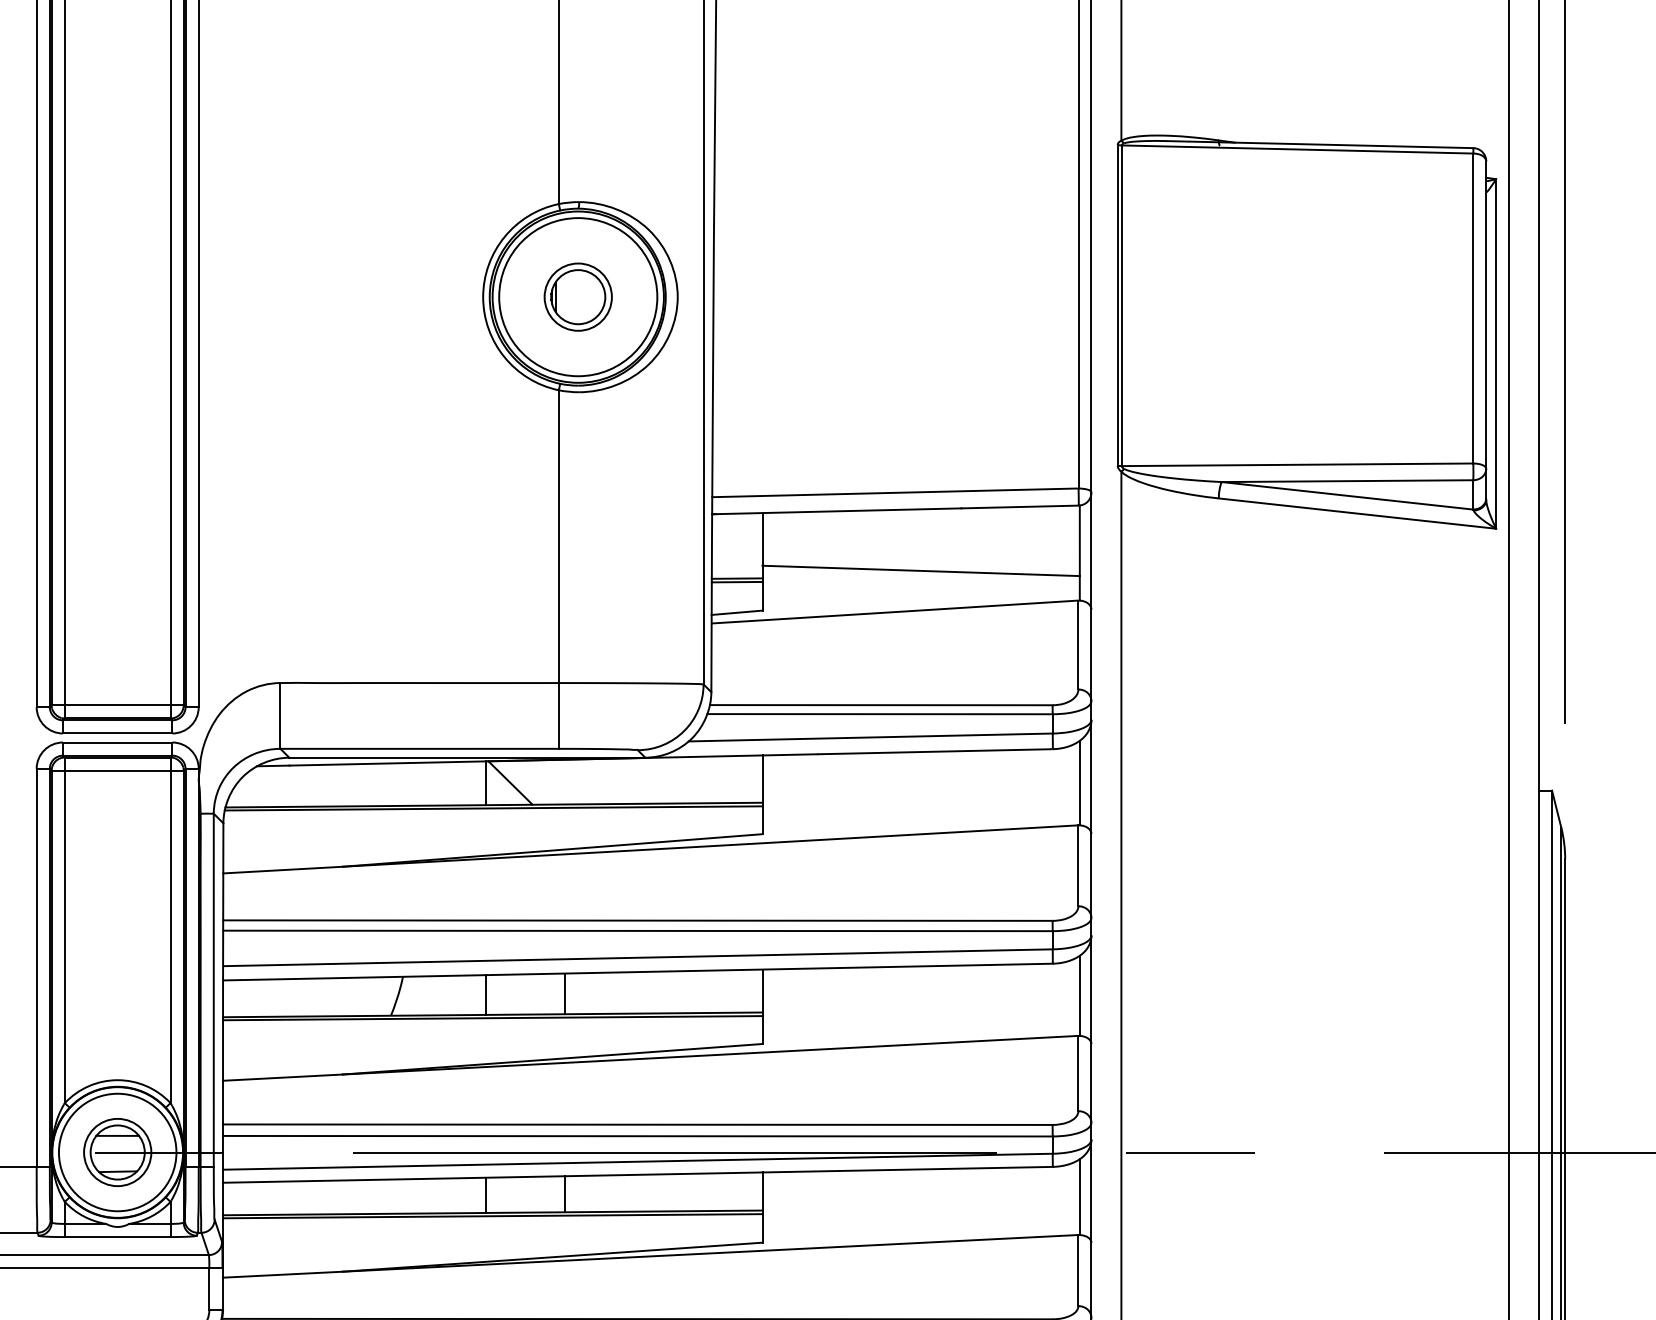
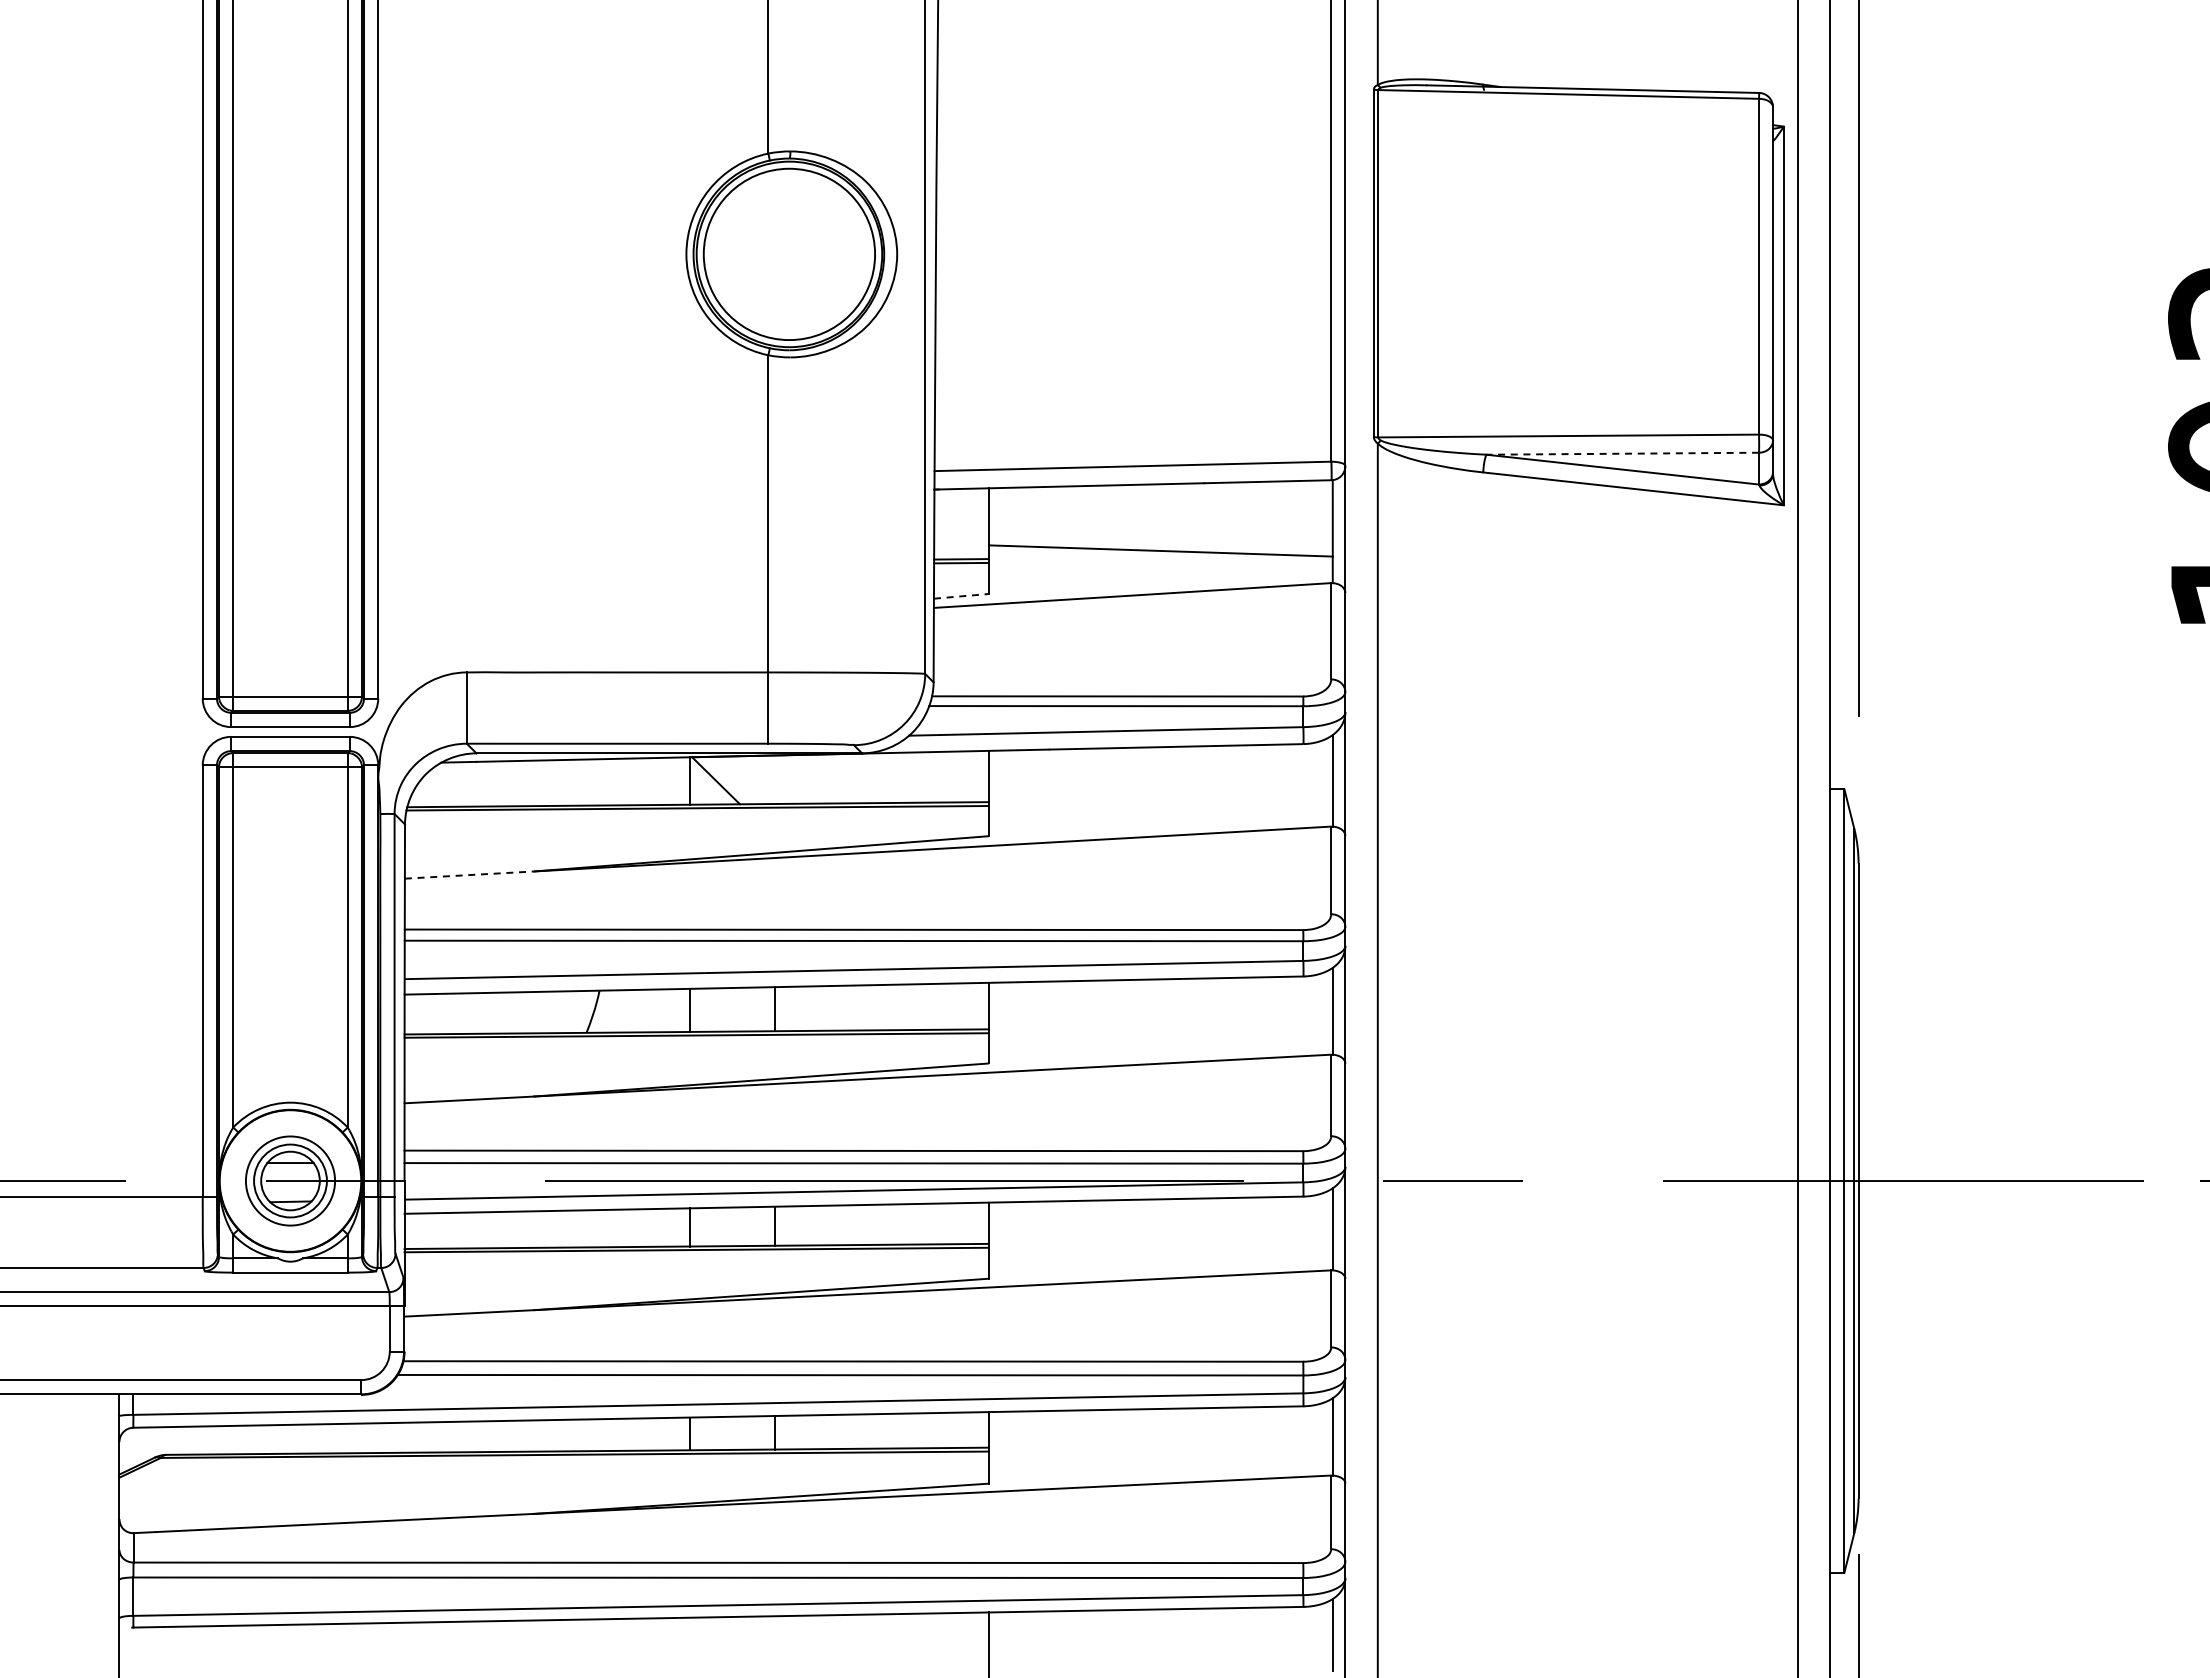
part: (578, 297) -> (789, 254), removed
line: (1347, 480) -> (1622, 453), solid -> dashed
line: (737, 612) -> (961, 596), solid -> dashed
line: (282, 870) -> (469, 875), solid -> dashed
circle: (117, 1152) -> (290, 1180), size x0.7

